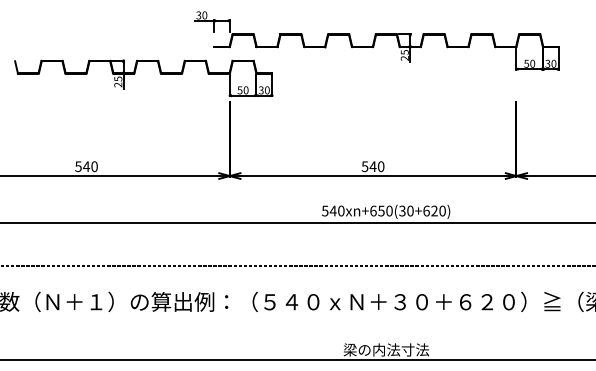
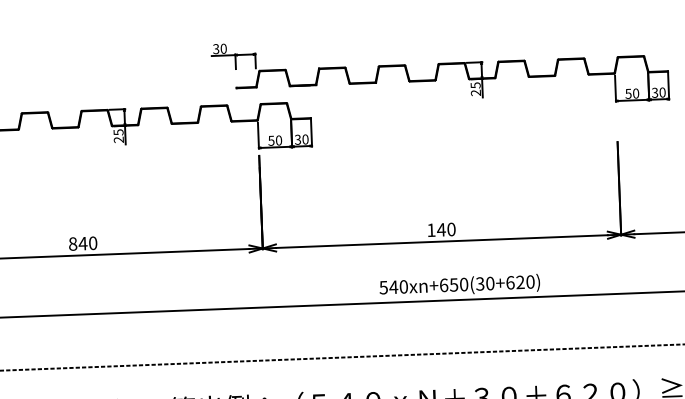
text: (78, 166) -> (73, 243), 540 -> 840
text: (364, 166) -> (430, 230), 540 -> 140

